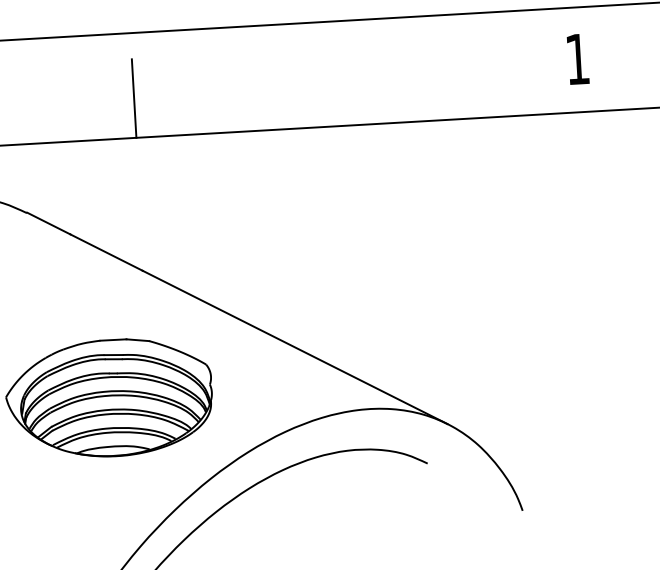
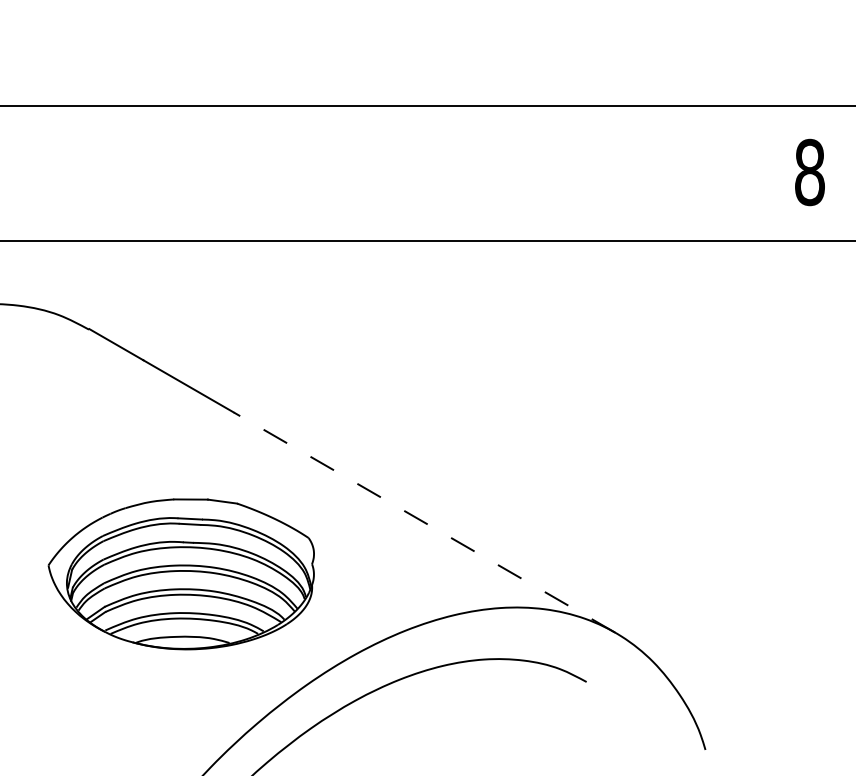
text: (577, 59) -> (809, 172), 1 -> 8
line: (133, 98) -> (235, 189), removed
line: (295, 347) -> (424, 522), solid -> dashed

